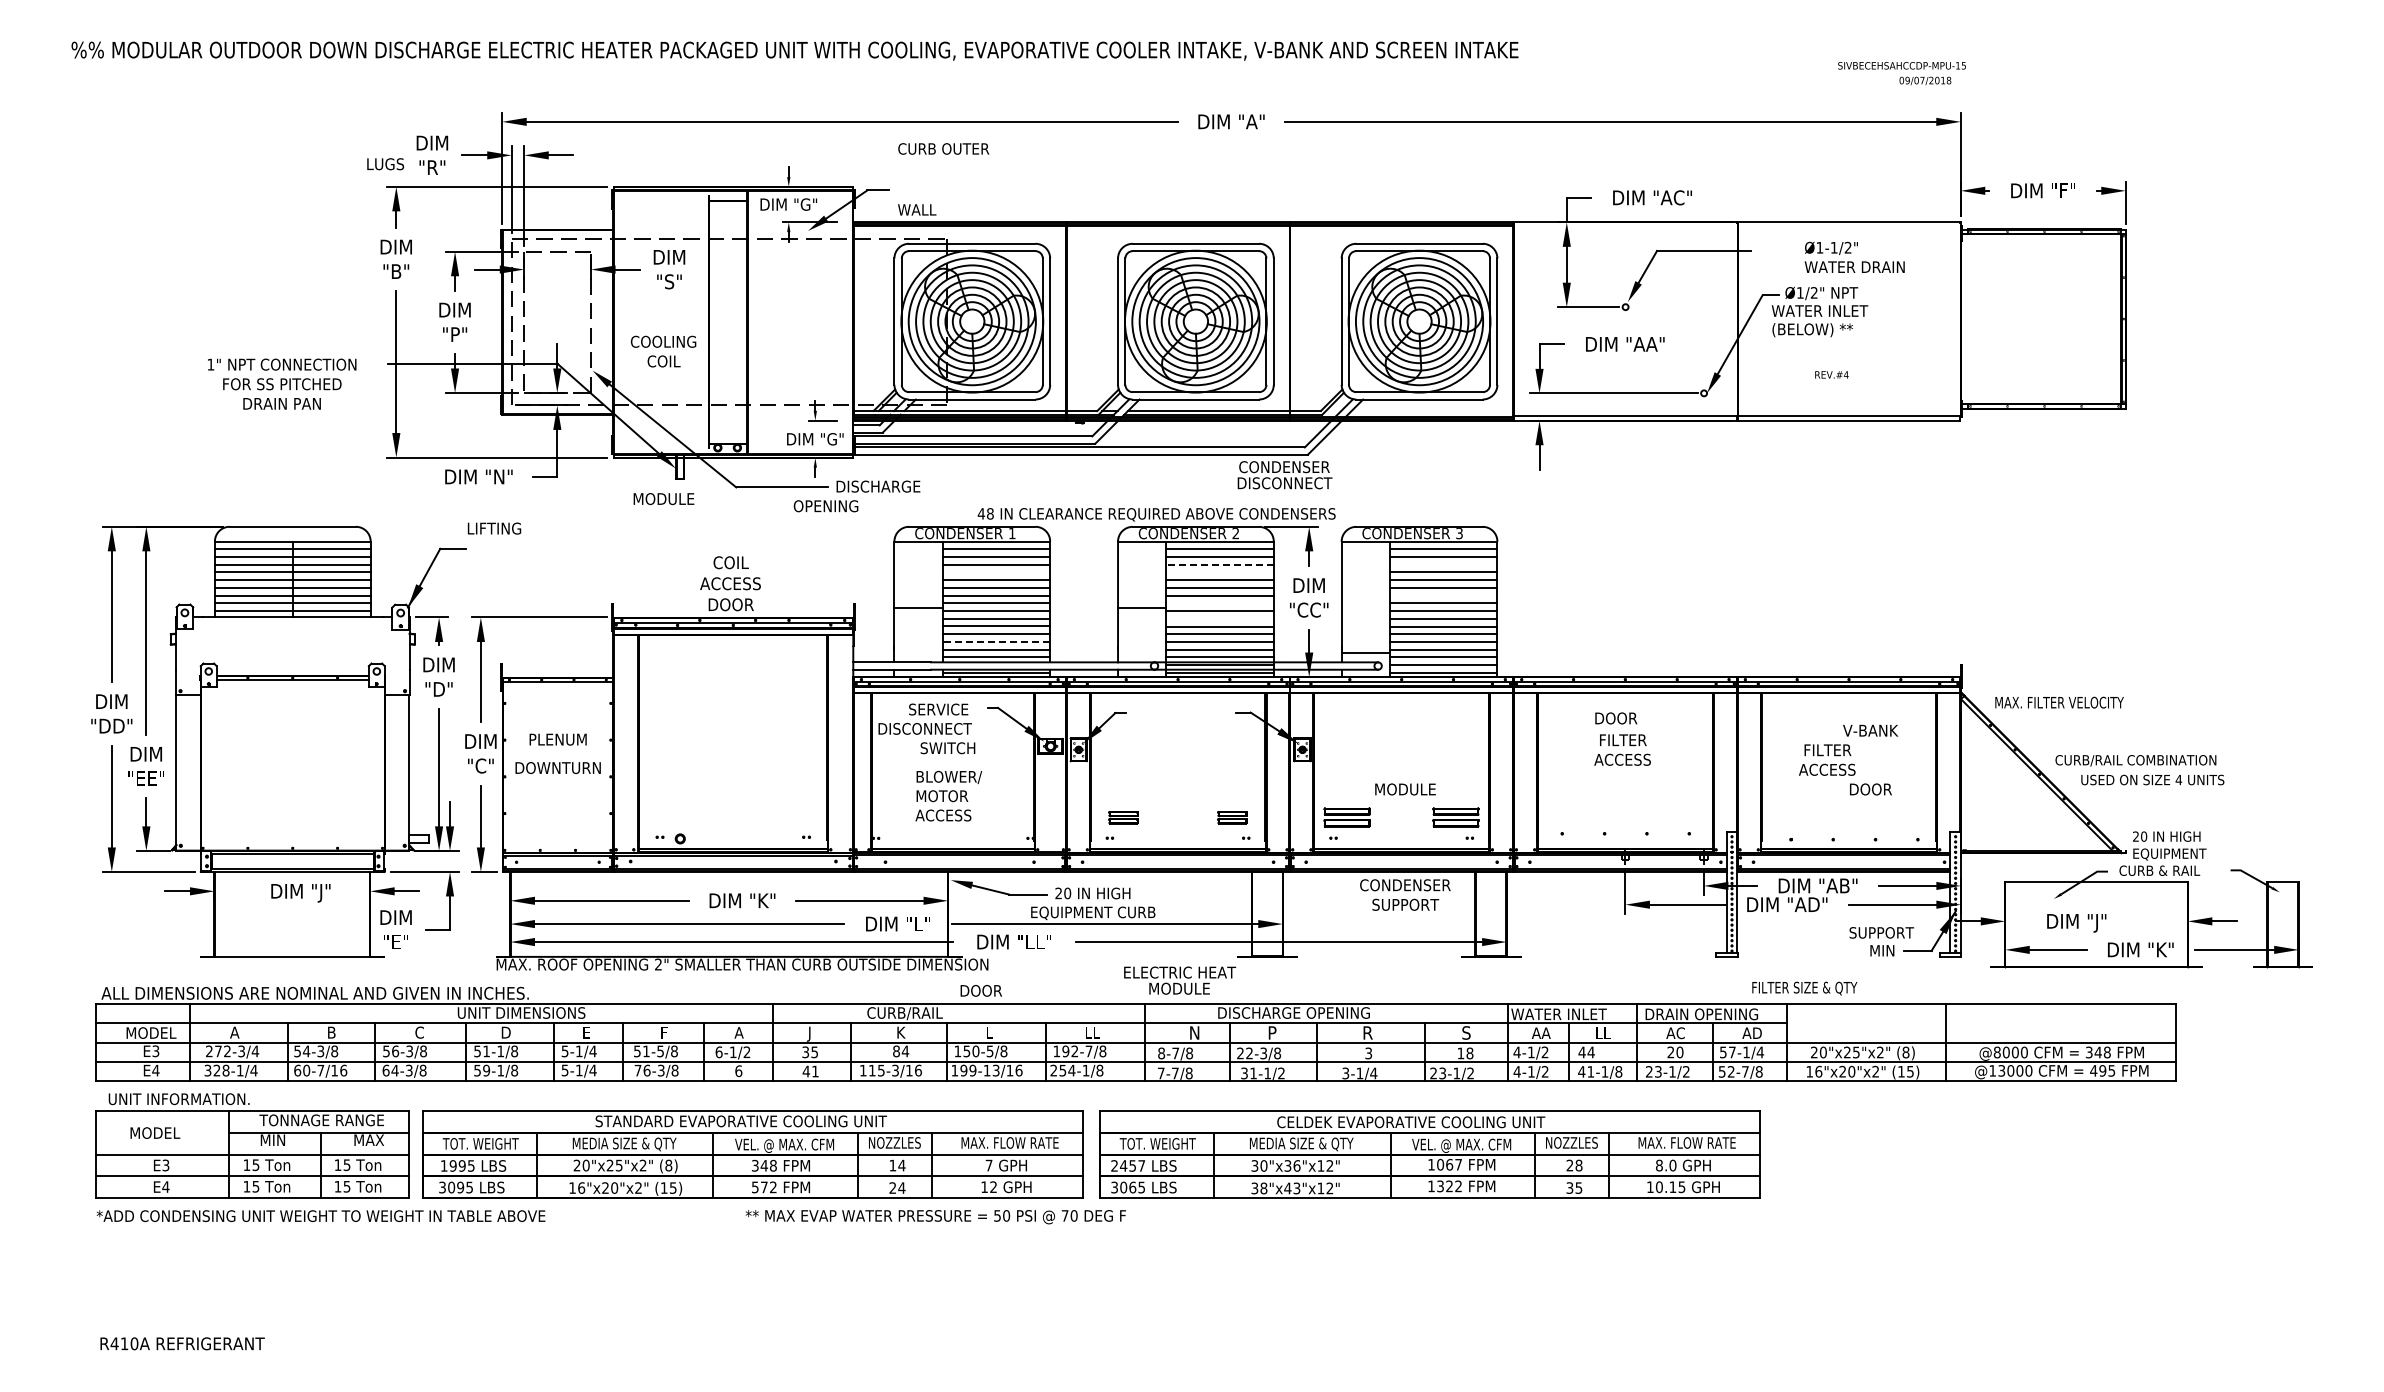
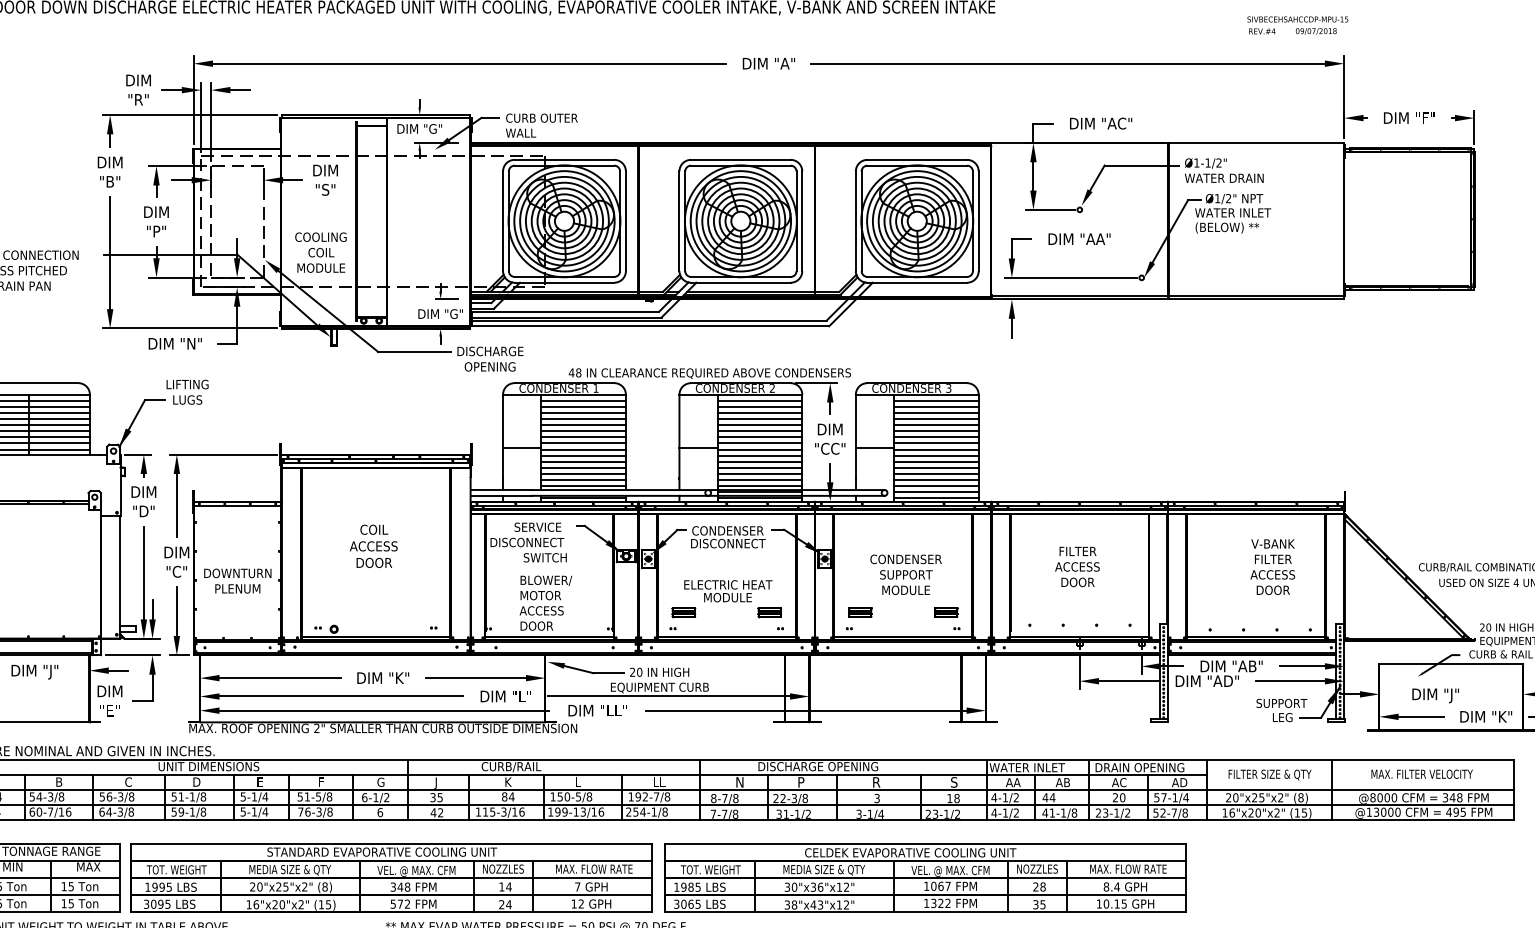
text: (943, 148) -> (541, 117), moved
text: (385, 164) -> (187, 400), moved
text: (1854, 256) -> (1224, 169), moved
text: (1831, 374) -> (1261, 31), moved
text: (1284, 475) -> (727, 537), moved
text: (663, 499) -> (320, 268), moved
text: (825, 506) -> (489, 367), moved
line: (1220, 564) -> (760, 412), dashed -> solid
line: (1443, 564) -> (936, 412), added
line: (996, 572) -> (583, 419), added
line: (1219, 572) -> (759, 419), added
text: (730, 583) -> (373, 546), moved
line: (1443, 595) -> (936, 437), added
line: (1219, 603) -> (759, 443), added
line: (1219, 618) -> (759, 455), added
line: (996, 641) -> (583, 473), dashed -> solid
line: (1365, 653) -> (874, 447), moved
text: (2059, 702) -> (1422, 774), moved
text: (1616, 718) -> (1078, 582), moved
text: (557, 739) -> (237, 588), moved
text: (1827, 759) -> (1272, 566), moved
part: (1347, 817) -> (860, 612), size x0.62
part: (1456, 817) -> (946, 612), size x0.62
text: (1405, 894) -> (906, 566), moved
text: (1883, 950) -> (1283, 717), MIN -> LEG
text: (1180, 980) -> (728, 591), moved
text: (1804, 988) -> (1269, 774), moved
text: (981, 990) -> (537, 625), moved
text: (739, 1032) -> (380, 782), A -> G
text: (1604, 1032) -> (1063, 782), LL -> AB
text: (815, 1071) -> (440, 812), 41 -> 42
text: (1128, 1165) -> (687, 886), 2457 -> 1985
text: (1672, 1165) -> (1116, 886), 8.0 -> 8.4

